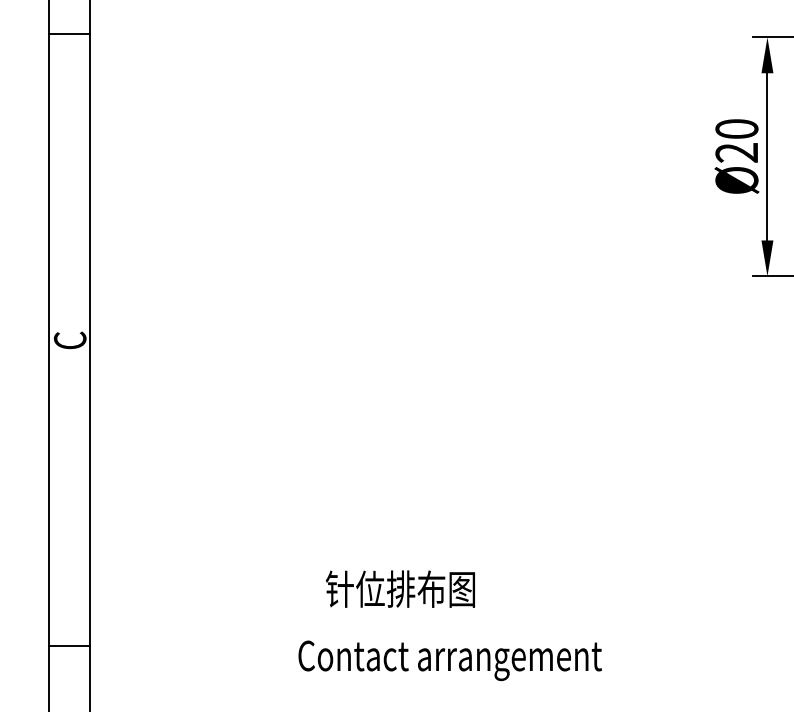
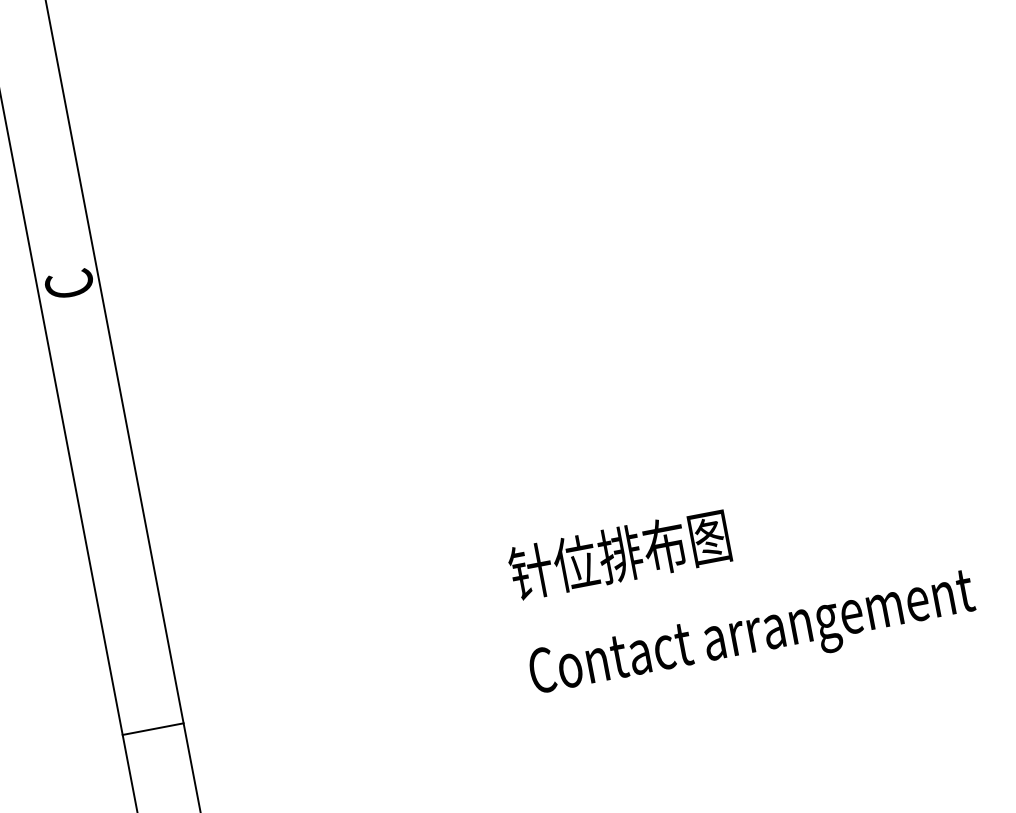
text: (449, 660) -> (751, 637), moved

